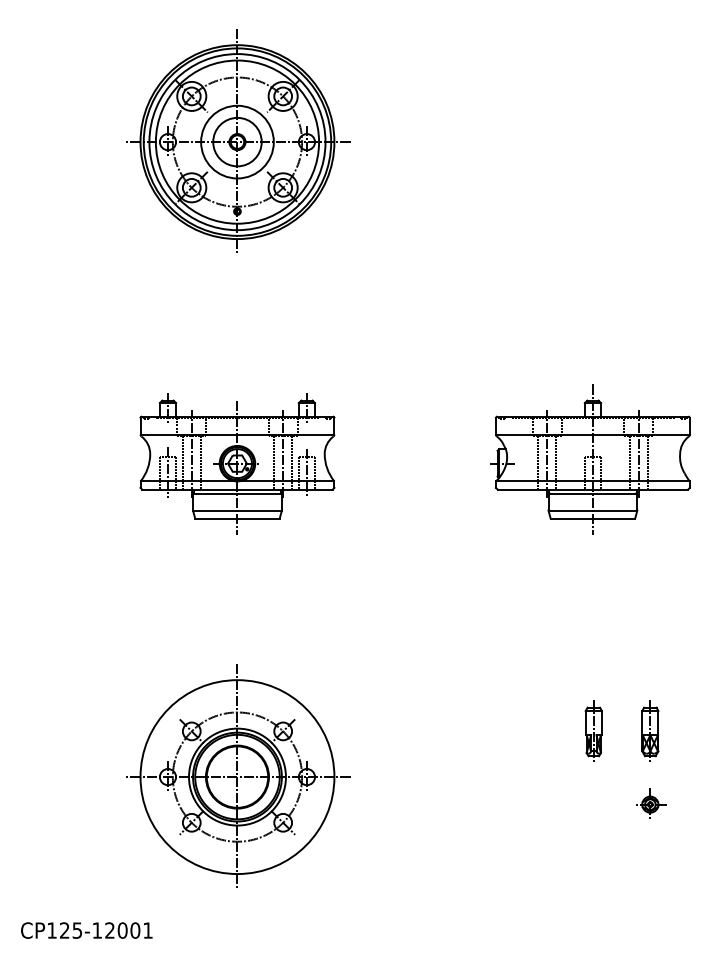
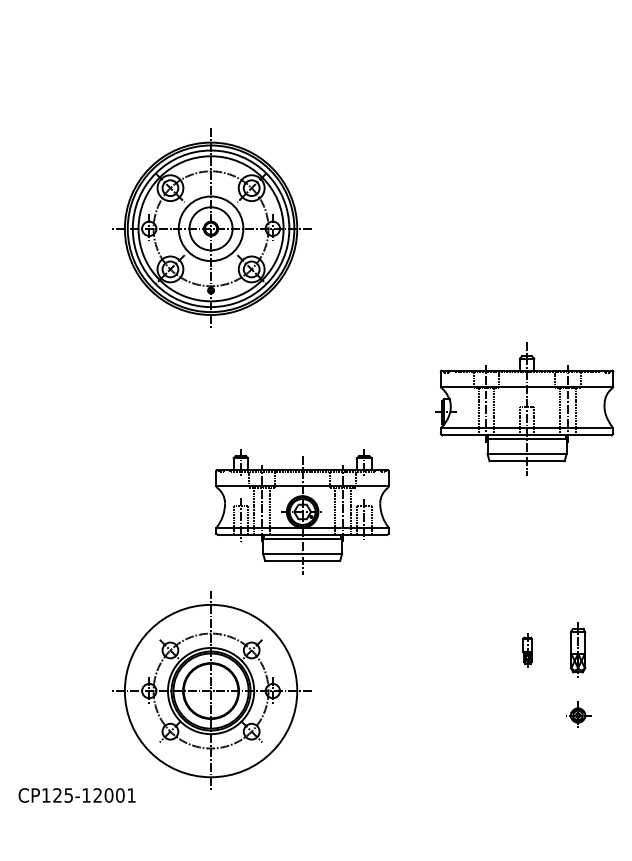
part: (238, 140) -> (211, 227), moved
part: (237, 463) -> (302, 511), moved
part: (593, 730) -> (527, 649), size x0.6
text: (86, 930) -> (76, 795), moved

